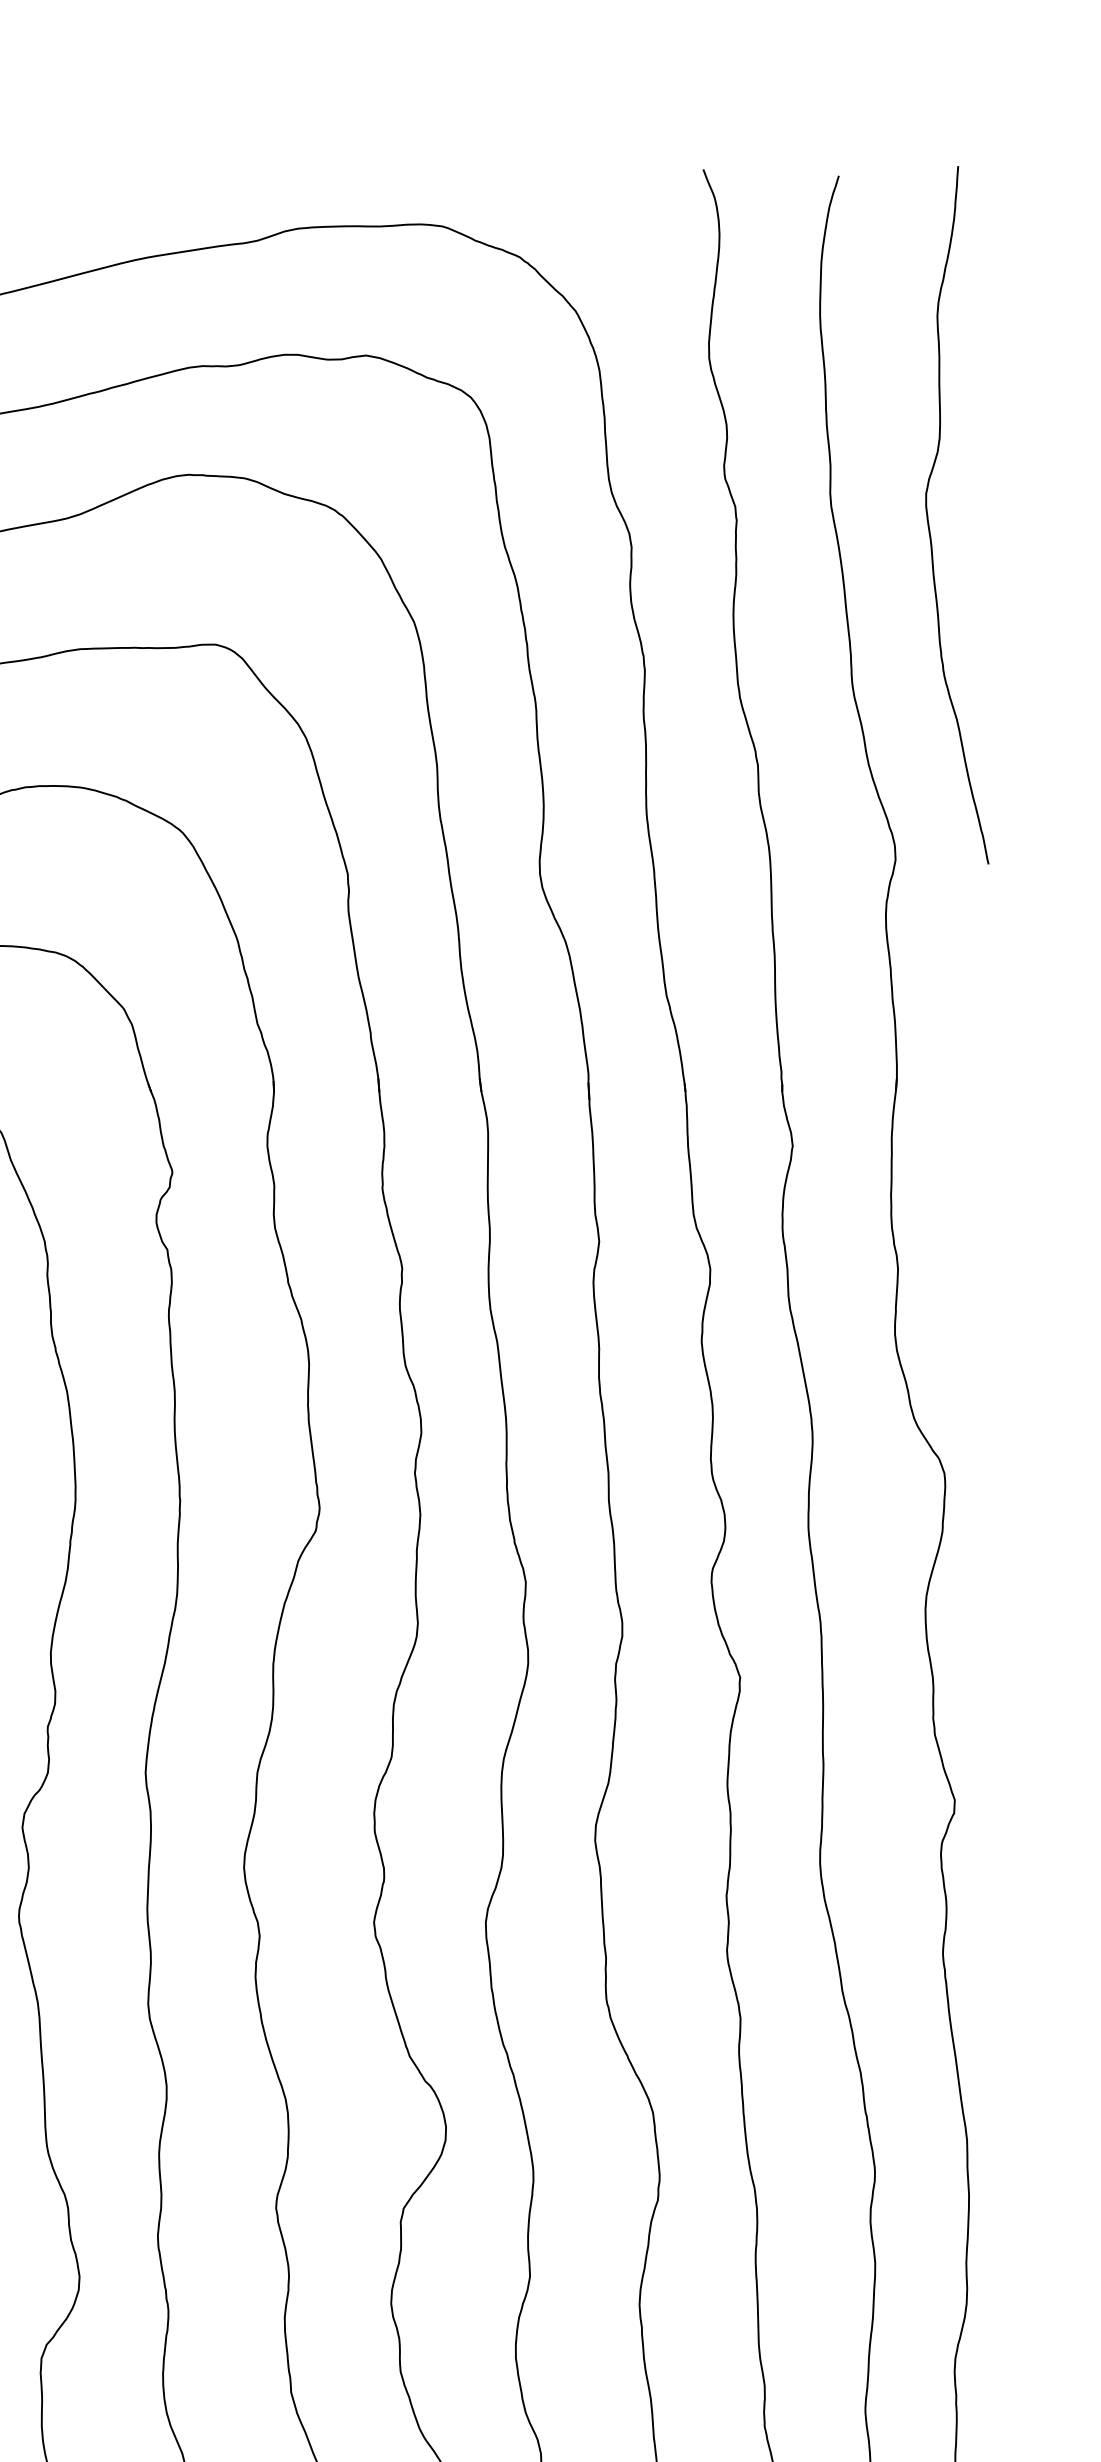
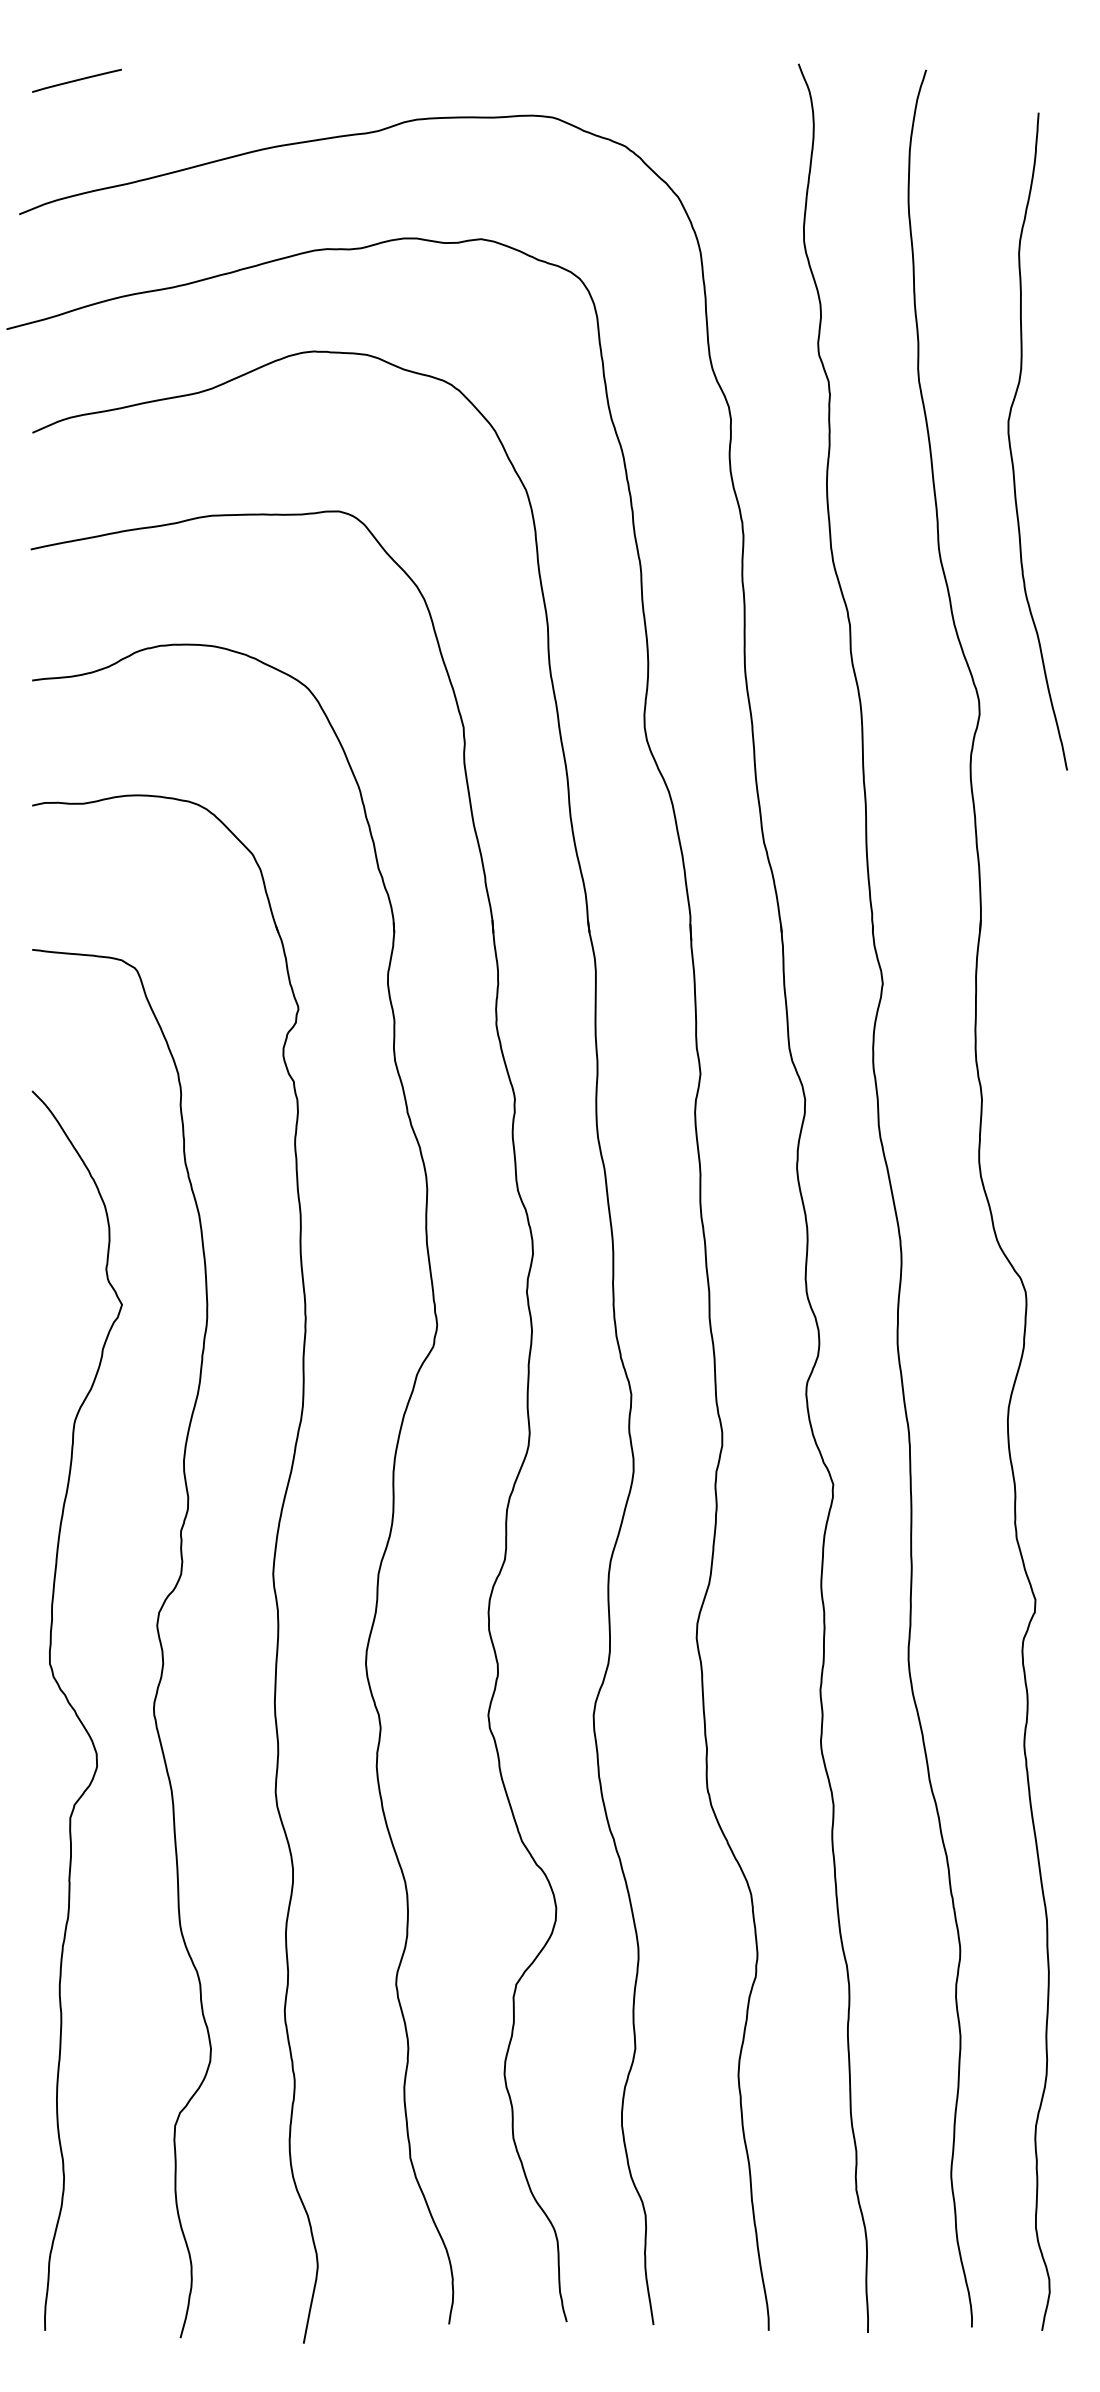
curve: (929, 521) -> (1011, 447), moved

